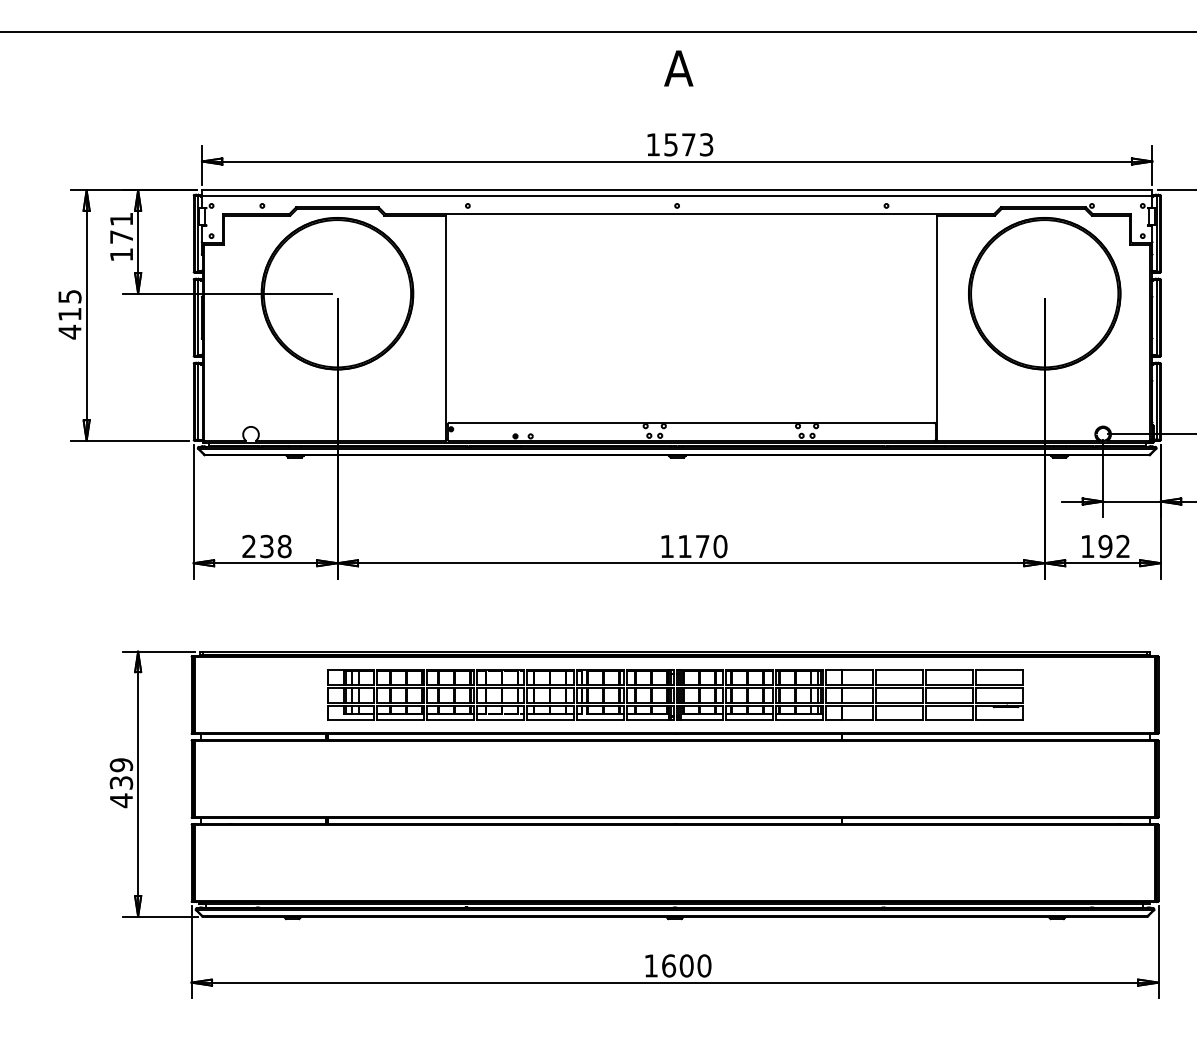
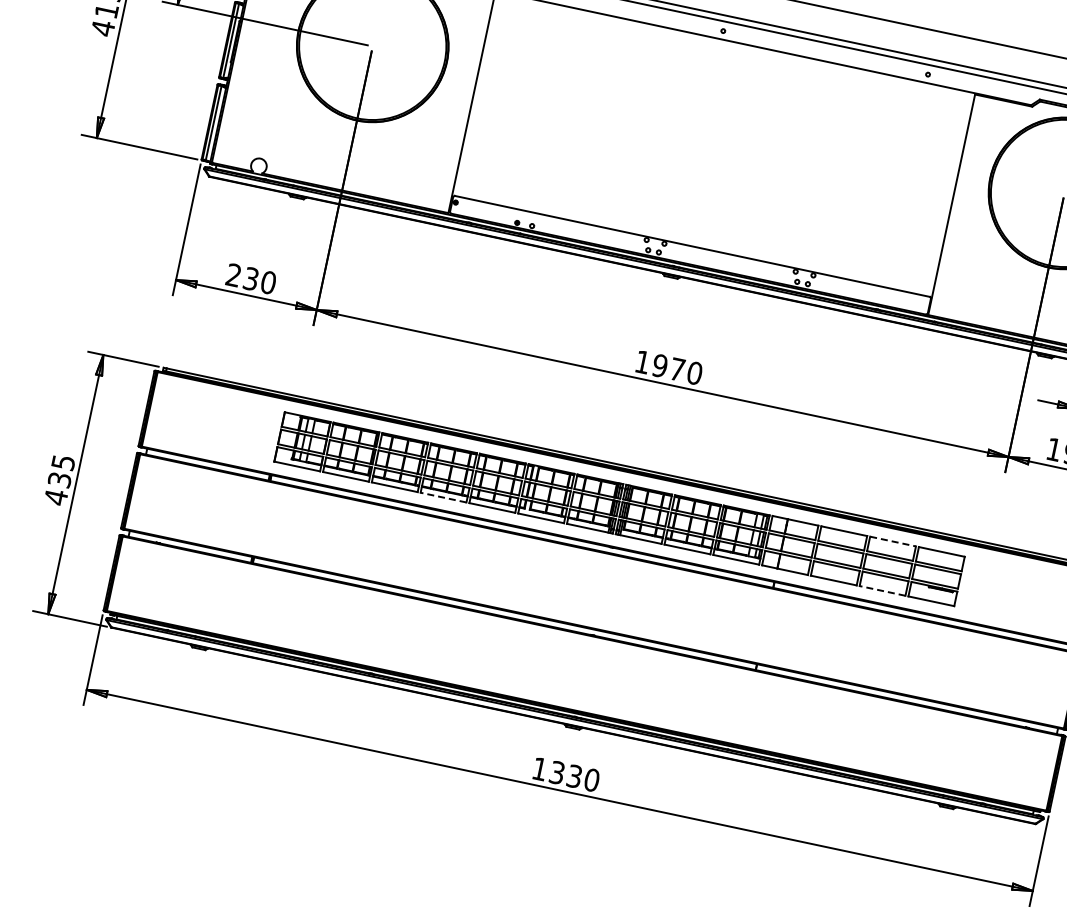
text: (284, 546) -> (268, 282), 238 -> 230
text: (684, 546) -> (659, 365), 1170 -> 1970
line: (949, 669) -> (893, 541), solid -> dashed
line: (500, 720) -> (443, 497), solid -> dashed
line: (948, 720) -> (881, 590), solid -> dashed
text: (120, 765) -> (62, 462), 439 -> 435
text: (677, 965) -> (565, 774), 1600 -> 1330

